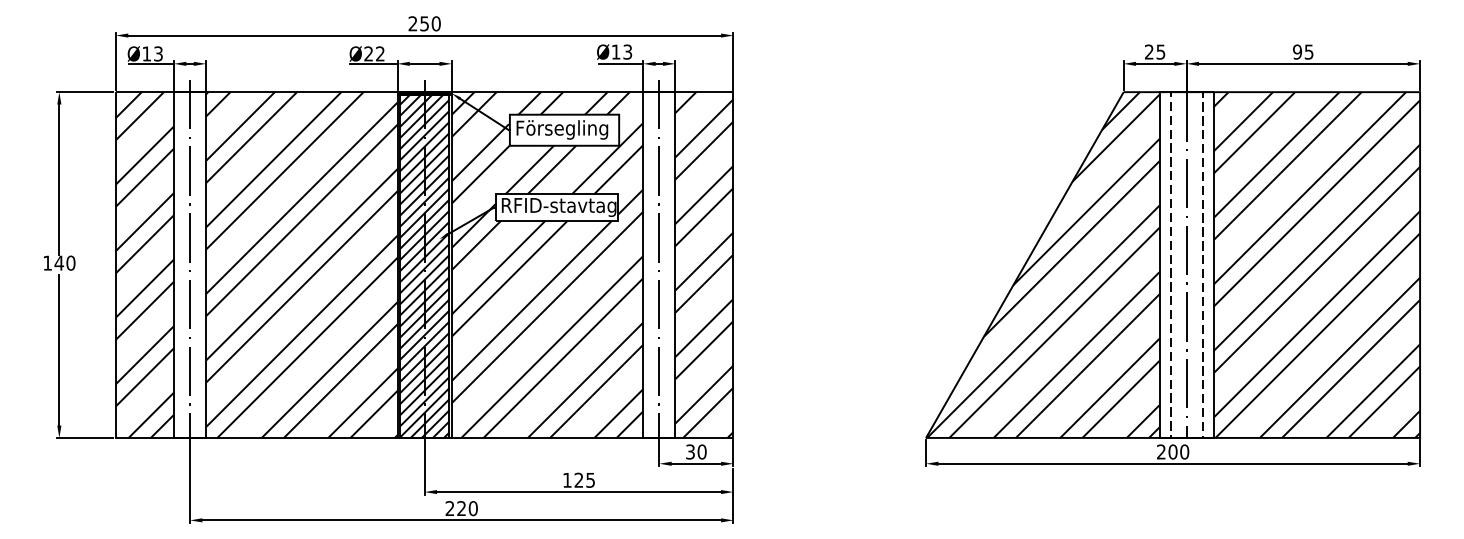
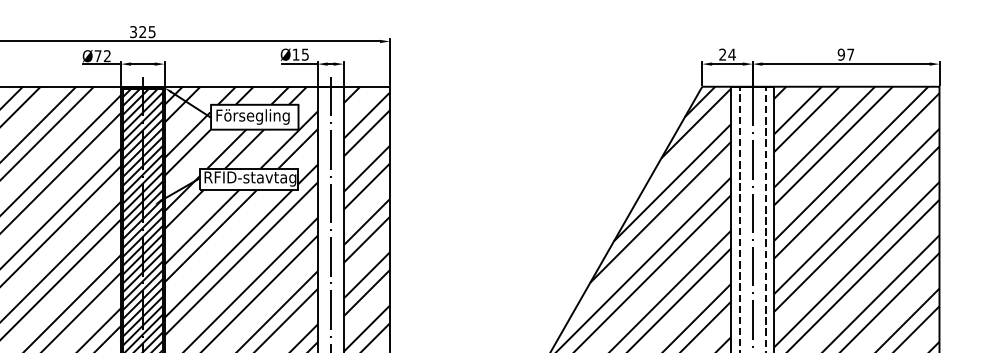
text: (424, 23) -> (142, 31), 250 -> 325
text: (627, 51) -> (305, 54), Ø13 -> Ø15
text: (1160, 51) -> (731, 54), 25 -> 24
text: (1308, 51) -> (850, 54), 95 -> 97
text: (368, 53) -> (97, 55), 22 -> 72

